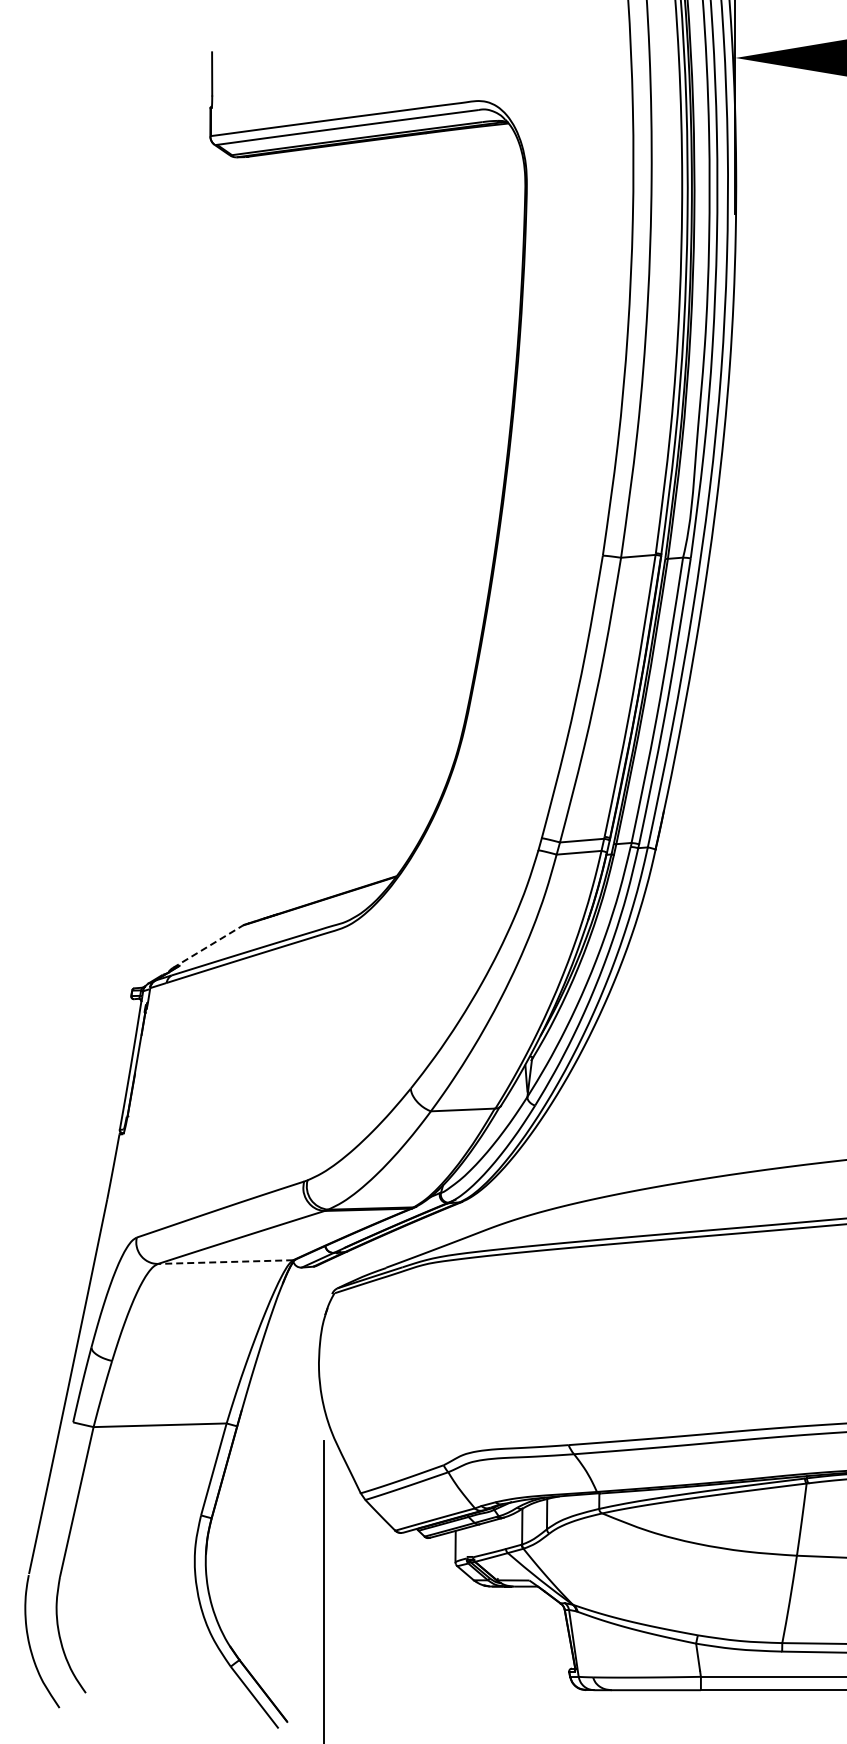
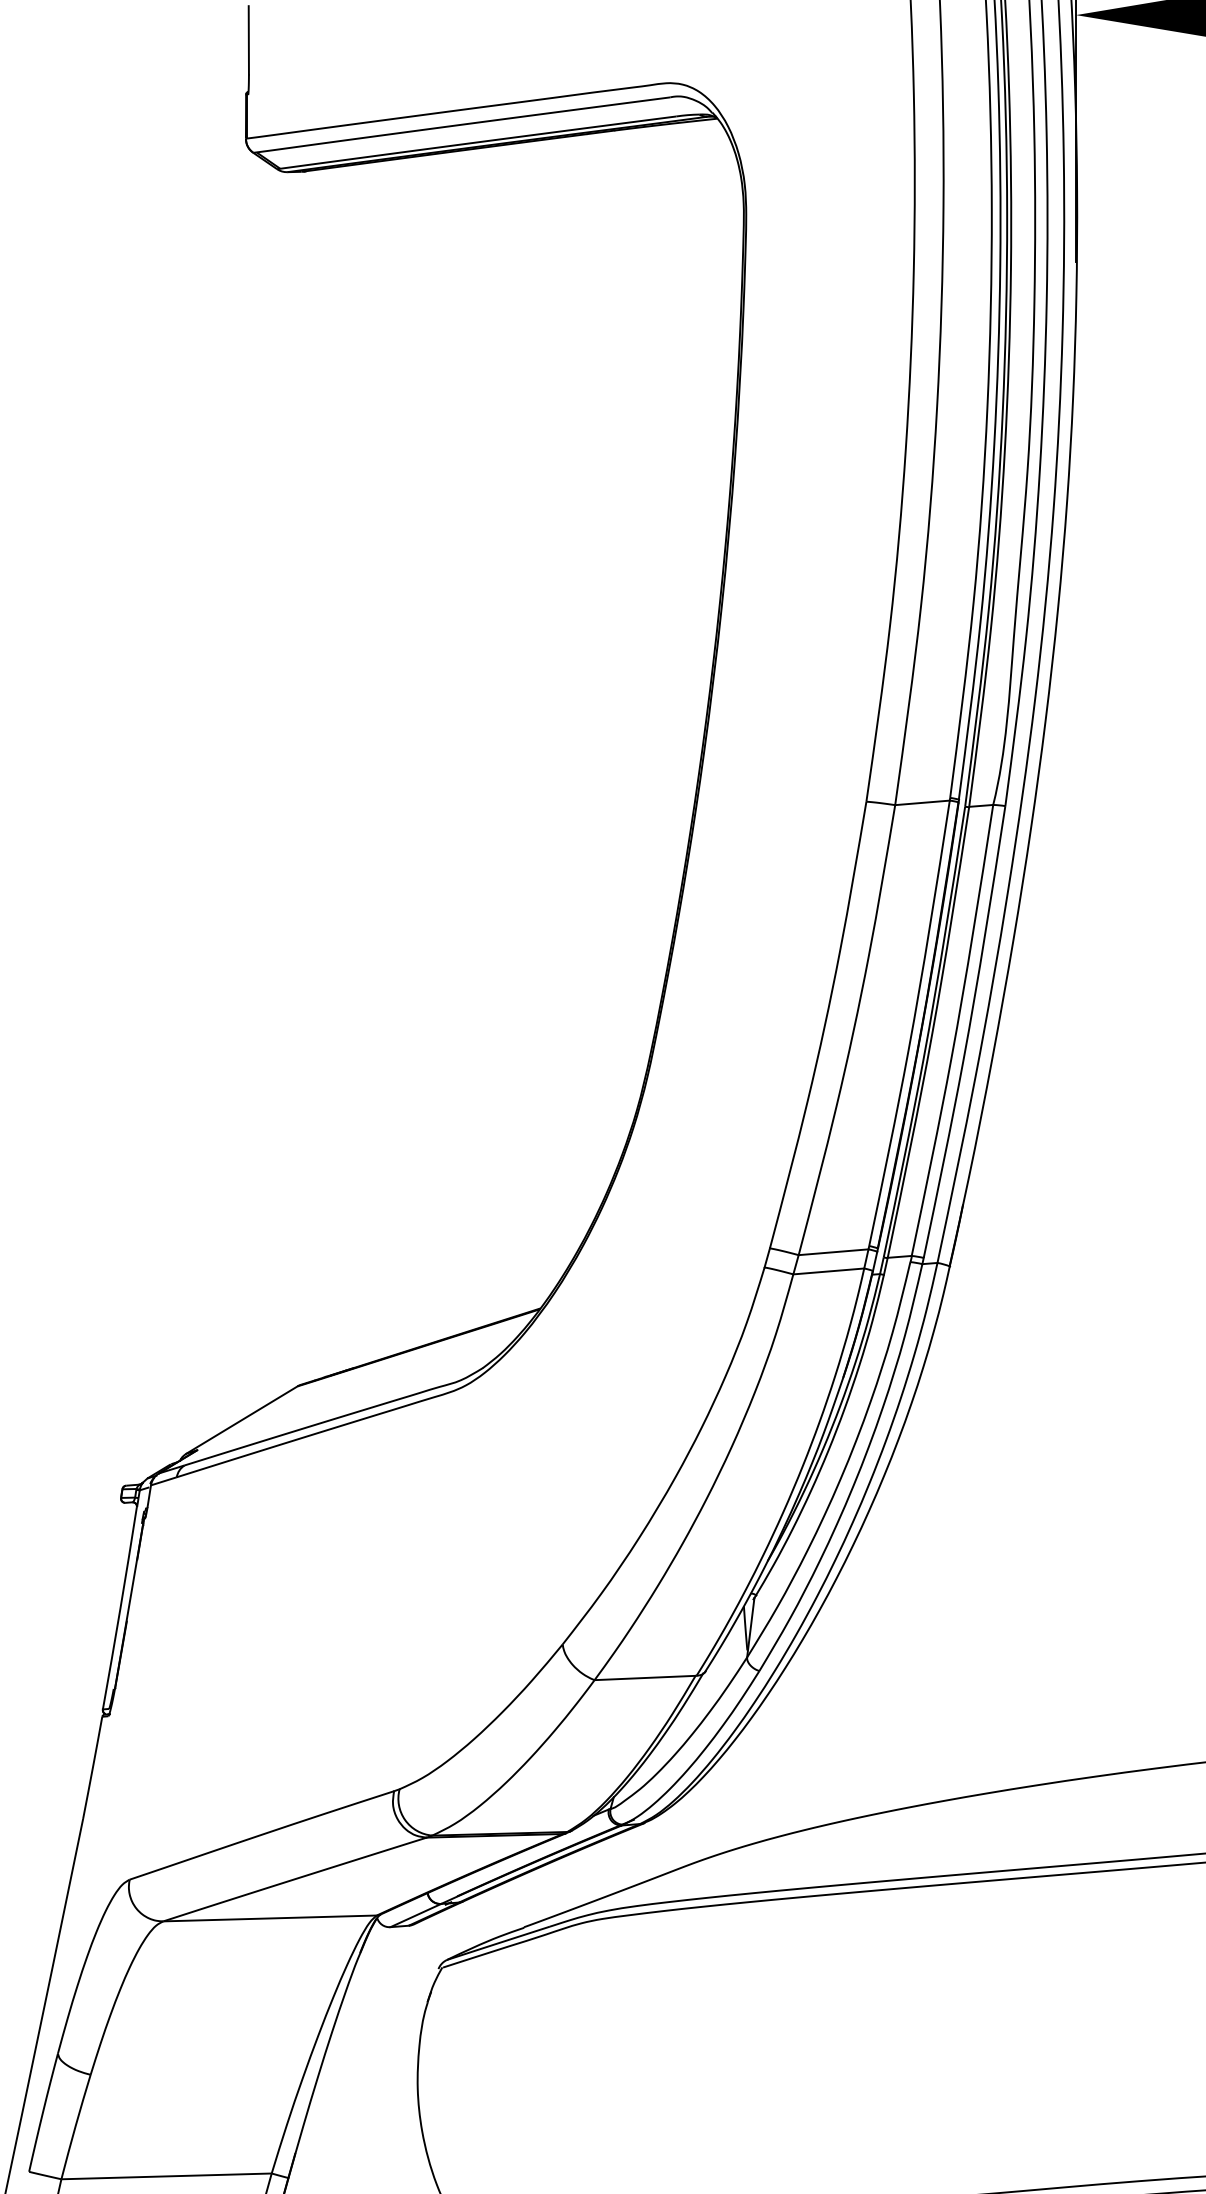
line: (208, 946) -> (243, 1419), dashed -> solid
line: (224, 1262) -> (268, 1919), dashed -> solid

